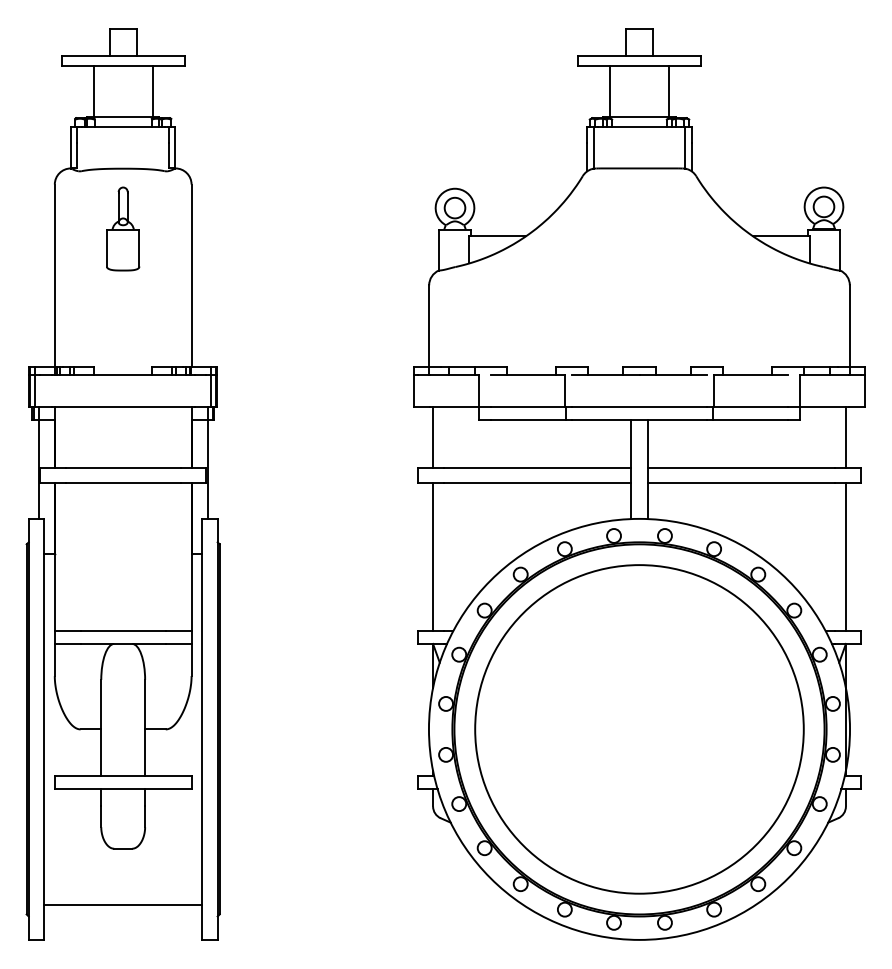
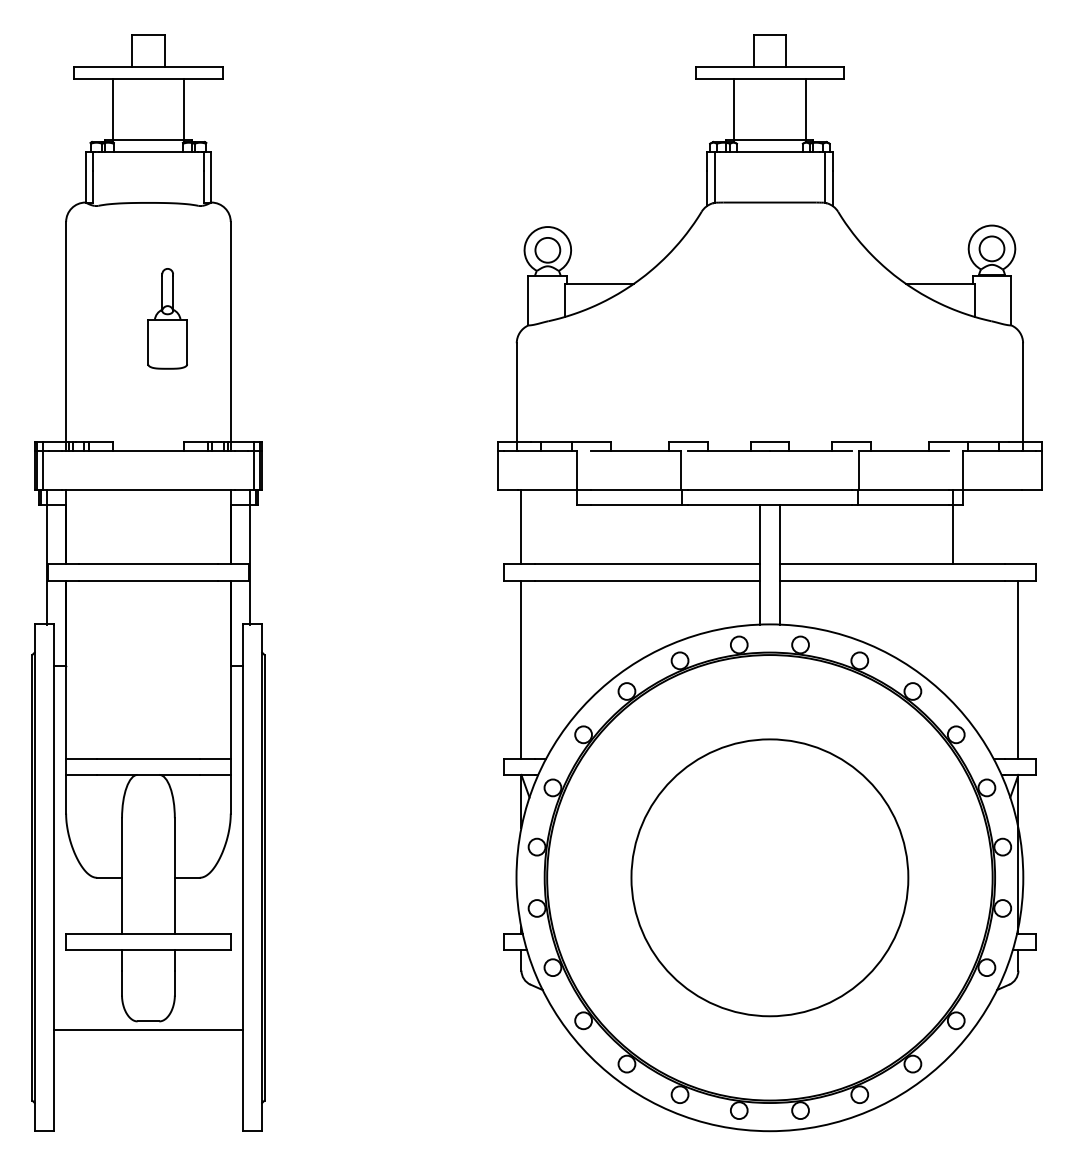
part: (123, 228) -> (168, 318), moved
line: (845, 437) -> (952, 526), moved
circle: (639, 729) -> (769, 877), size x0.7
line: (123, 905) -> (148, 1030), moved

